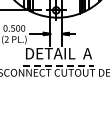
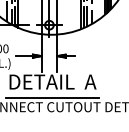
line: (59, 65) -> (53, 97), dashed -> solid

